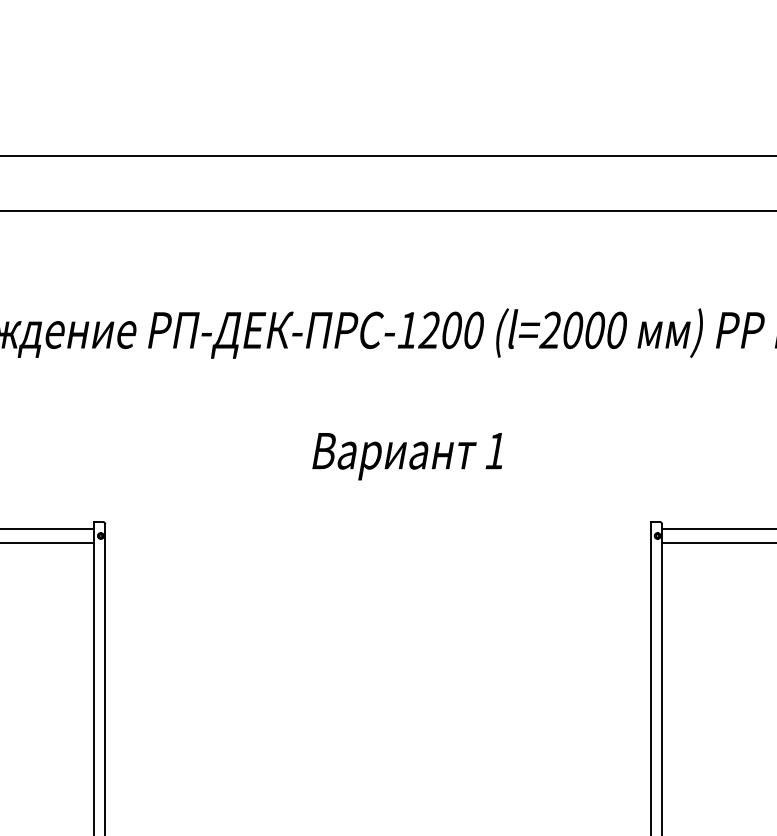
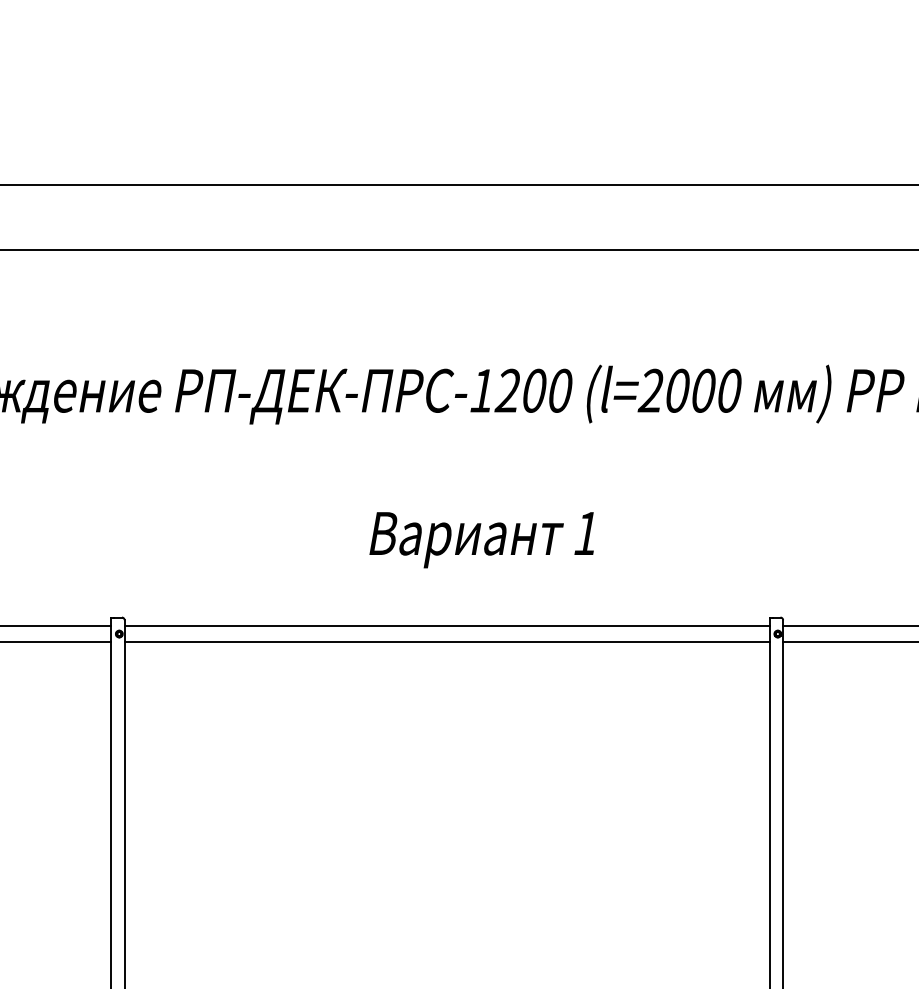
line: (377, 528) -> (446, 625), added
line: (377, 543) -> (446, 642), added

